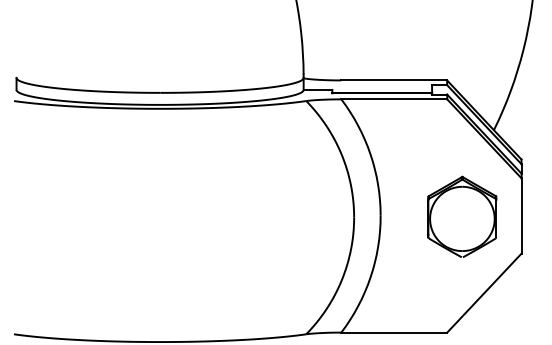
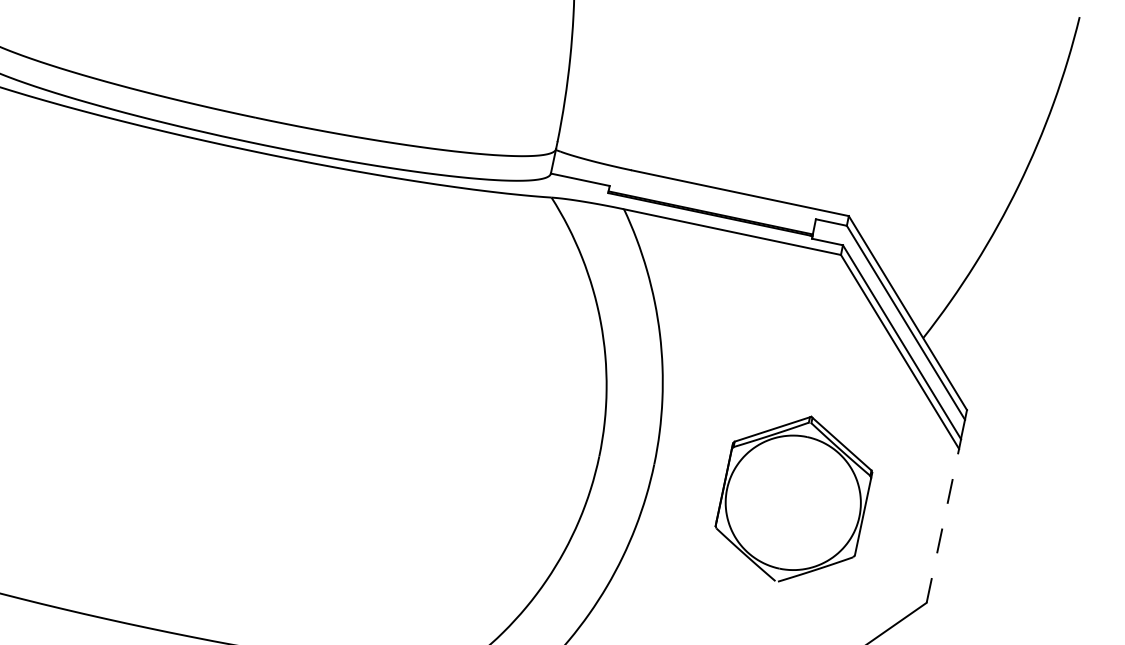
line: (521, 215) -> (942, 524), solid -> dashed
part: (462, 216) -> (794, 497), moved

